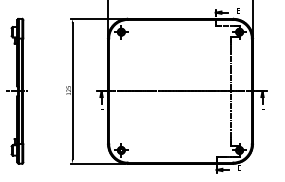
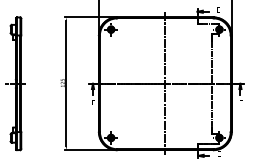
line: (180, 91) -> (165, 83), added

